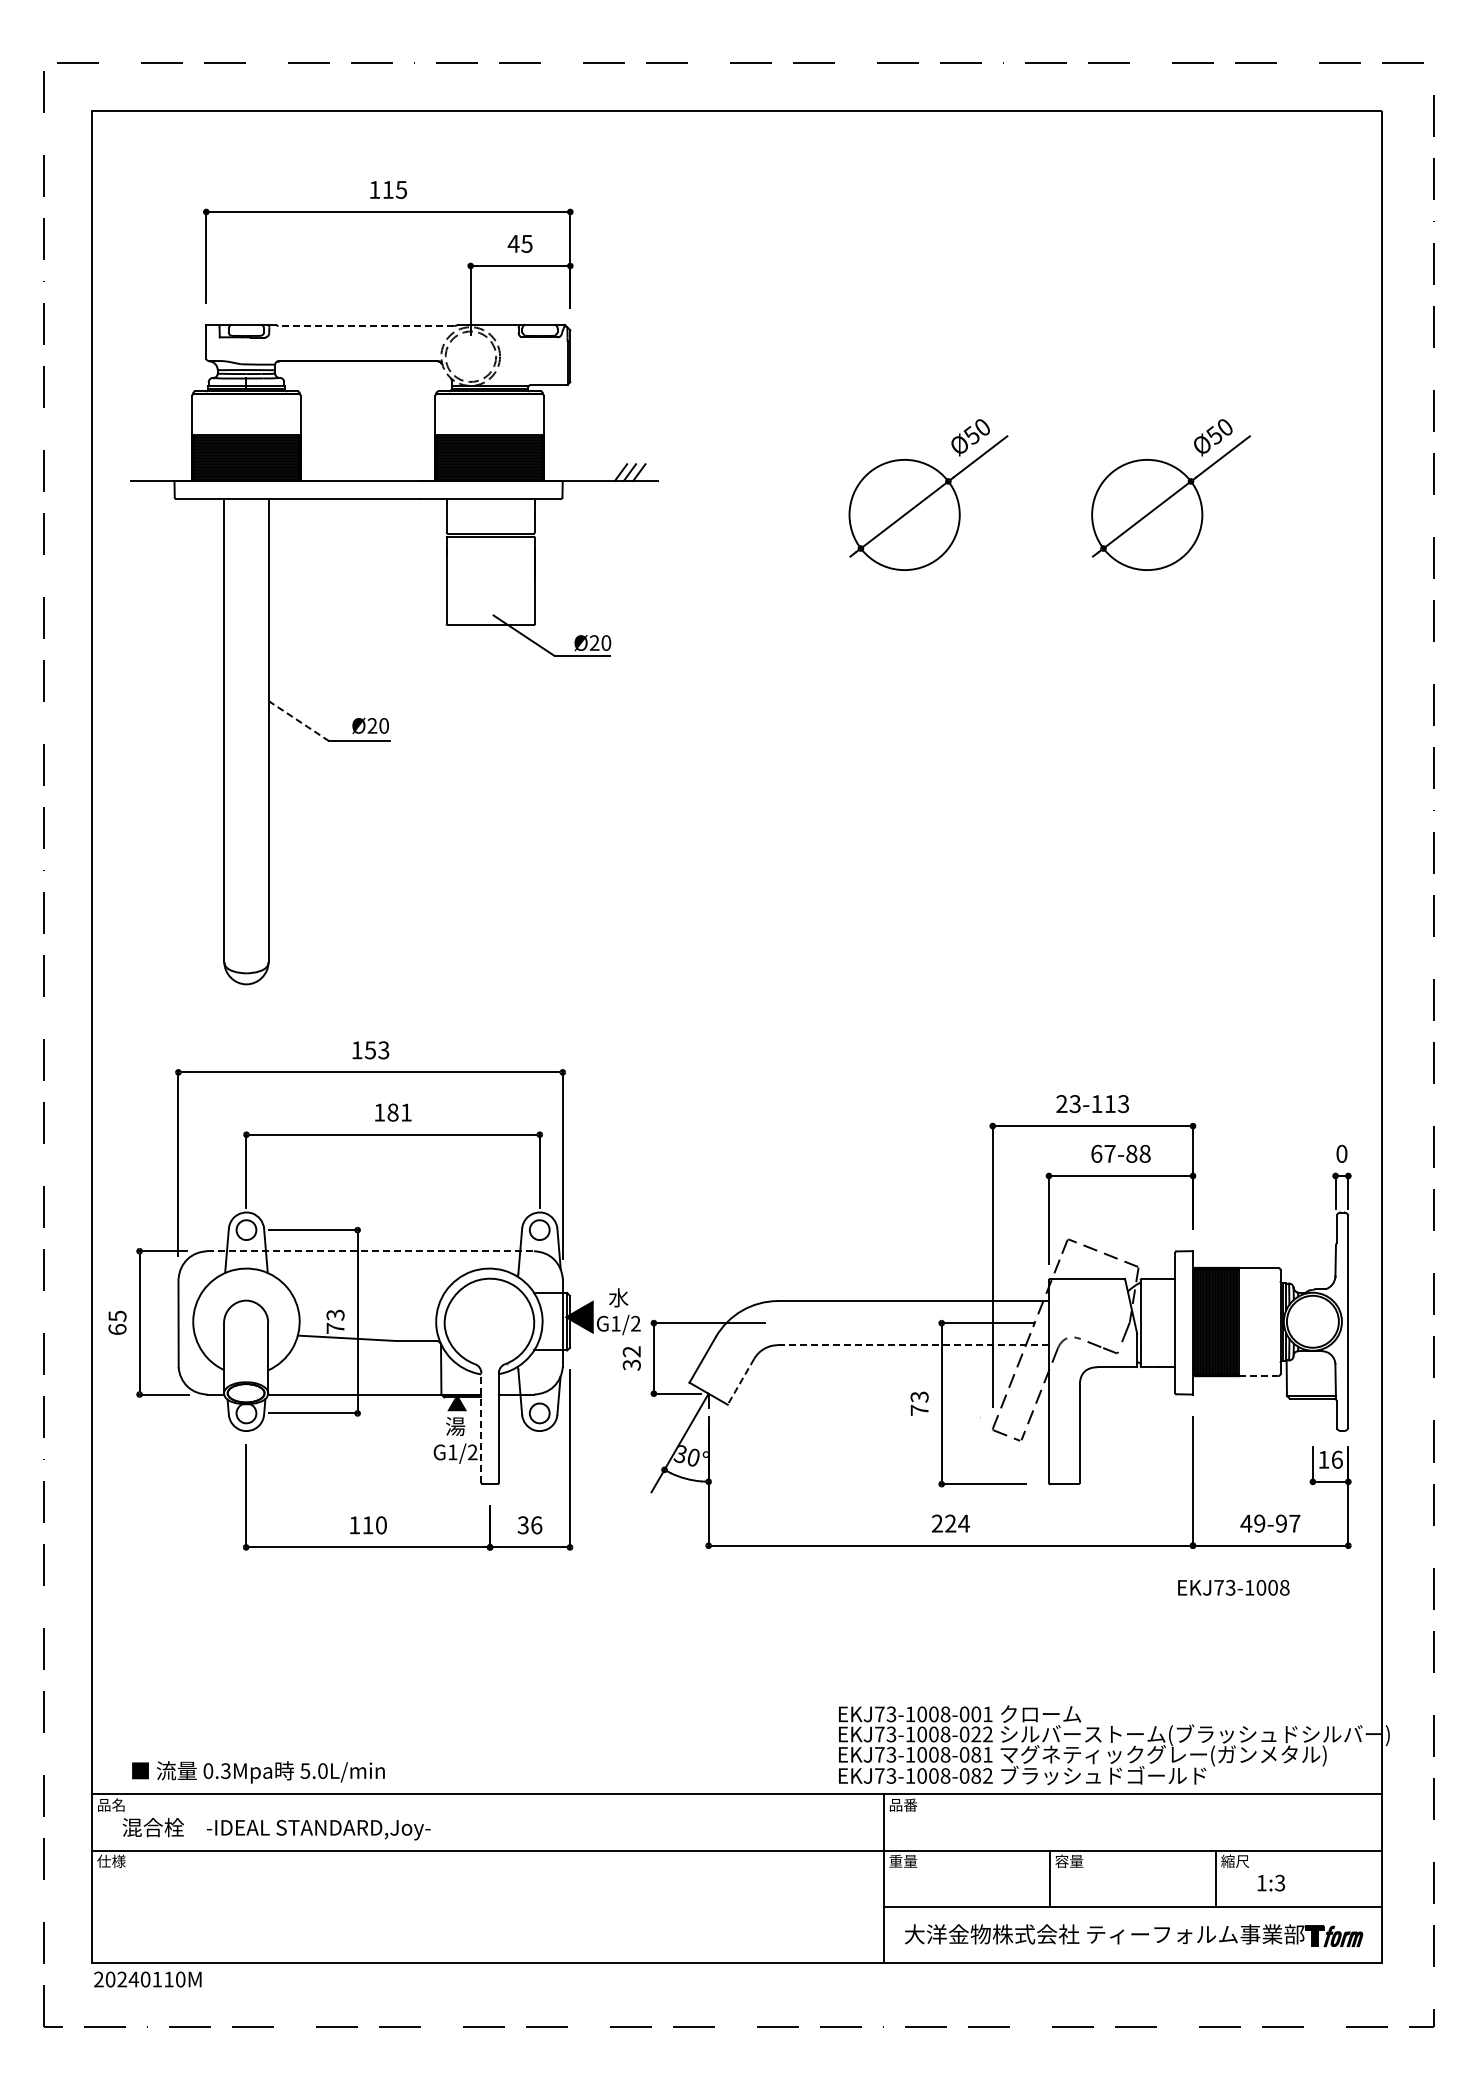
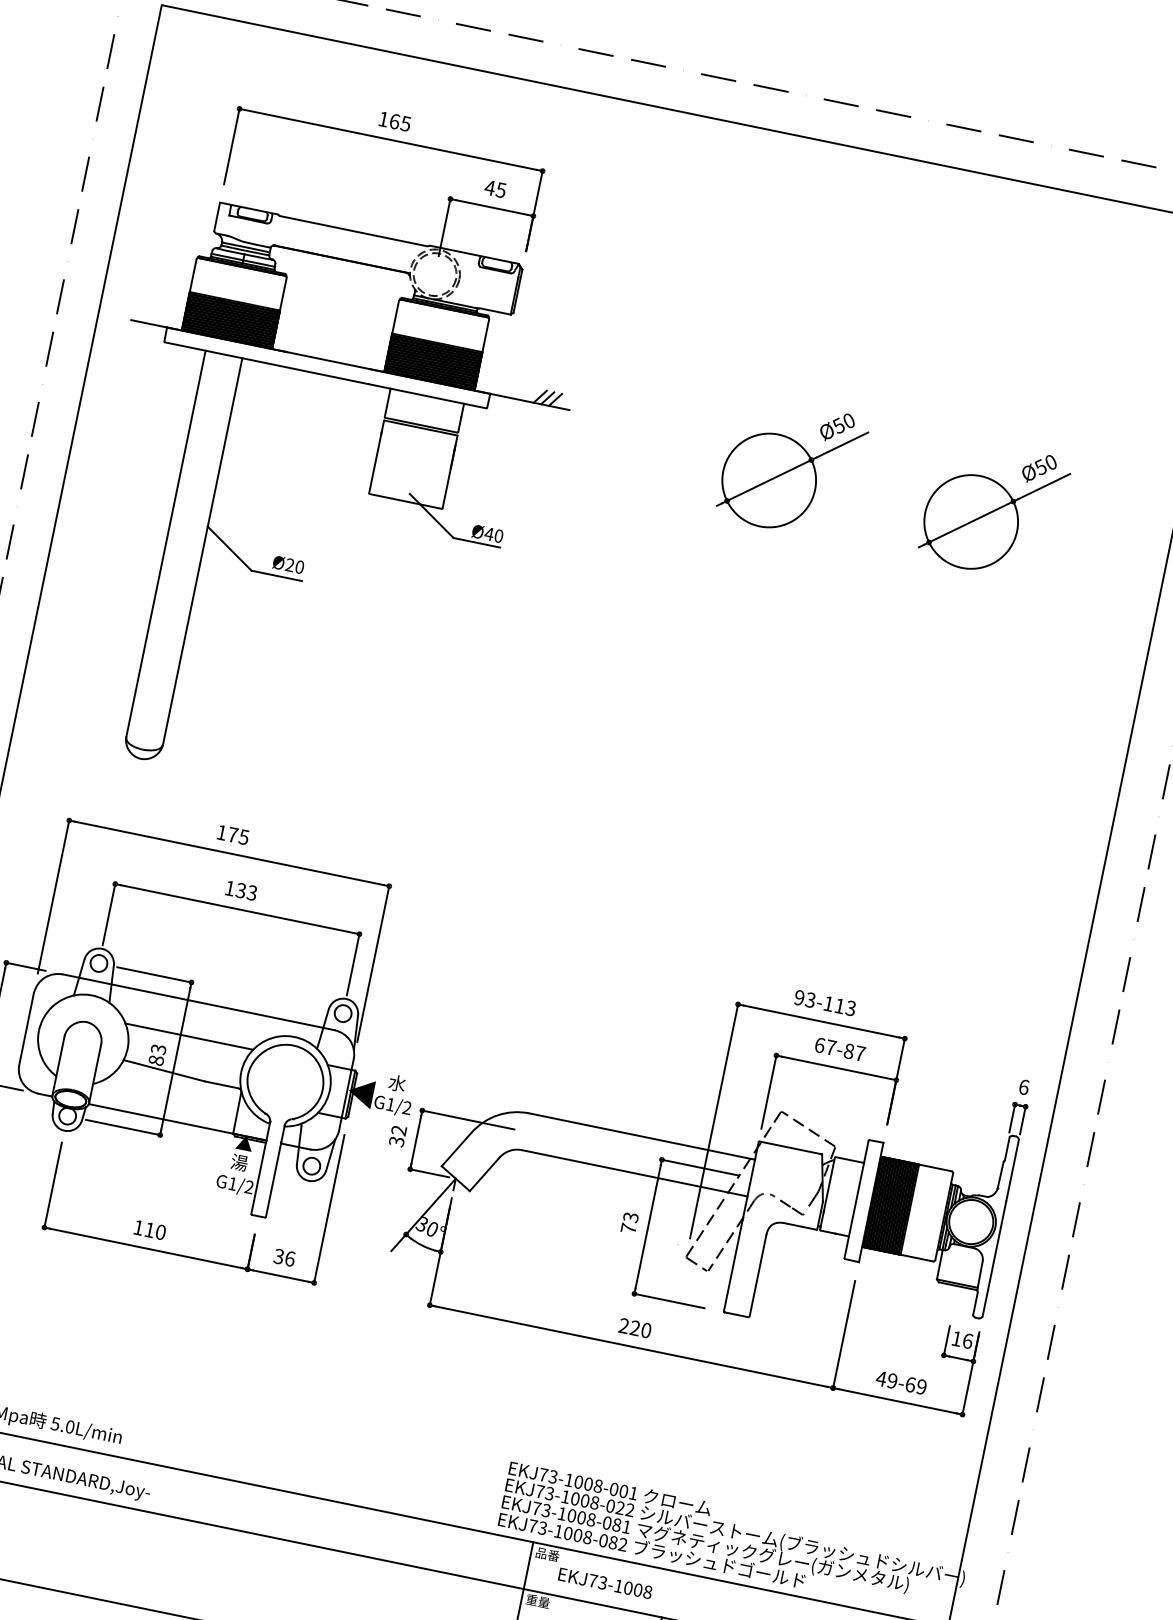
text: (388, 189) -> (395, 121), 115 -> 165
line: (366, 325) -> (353, 230), dashed -> solid
text: (594, 642) -> (489, 533), Ø20 -> Ø40
line: (299, 721) -> (230, 549), dashed -> solid
text: (376, 1050) -> (237, 836), 153 -> 175
text: (1061, 1104) -> (799, 998), 23-113 -> 93-113
text: (399, 1112) -> (246, 891), 181 -> 133
text: (1144, 1153) -> (859, 1053), 67-88 -> 67-87
text: (1341, 1153) -> (1023, 1086), 0 -> 6
line: (371, 1251) -> (199, 1002), dashed -> solid
line: (367, 1293) -> (188, 1036), added
text: (335, 1328) -> (156, 1060), 73 -> 83
line: (913, 1345) -> (634, 1173), dashed -> solid
line: (1258, 1376) -> (916, 1258), dashed -> solid
line: (740, 1382) -> (484, 1174), dashed -> solid
line: (481, 1427) -> (260, 1167), dashed -> solid
text: (964, 1523) -> (646, 1330), 224 -> 220
text: (1288, 1523) -> (916, 1385), 49-97 -> 49-69
text: (1233, 1587) -> (605, 1583), moved

